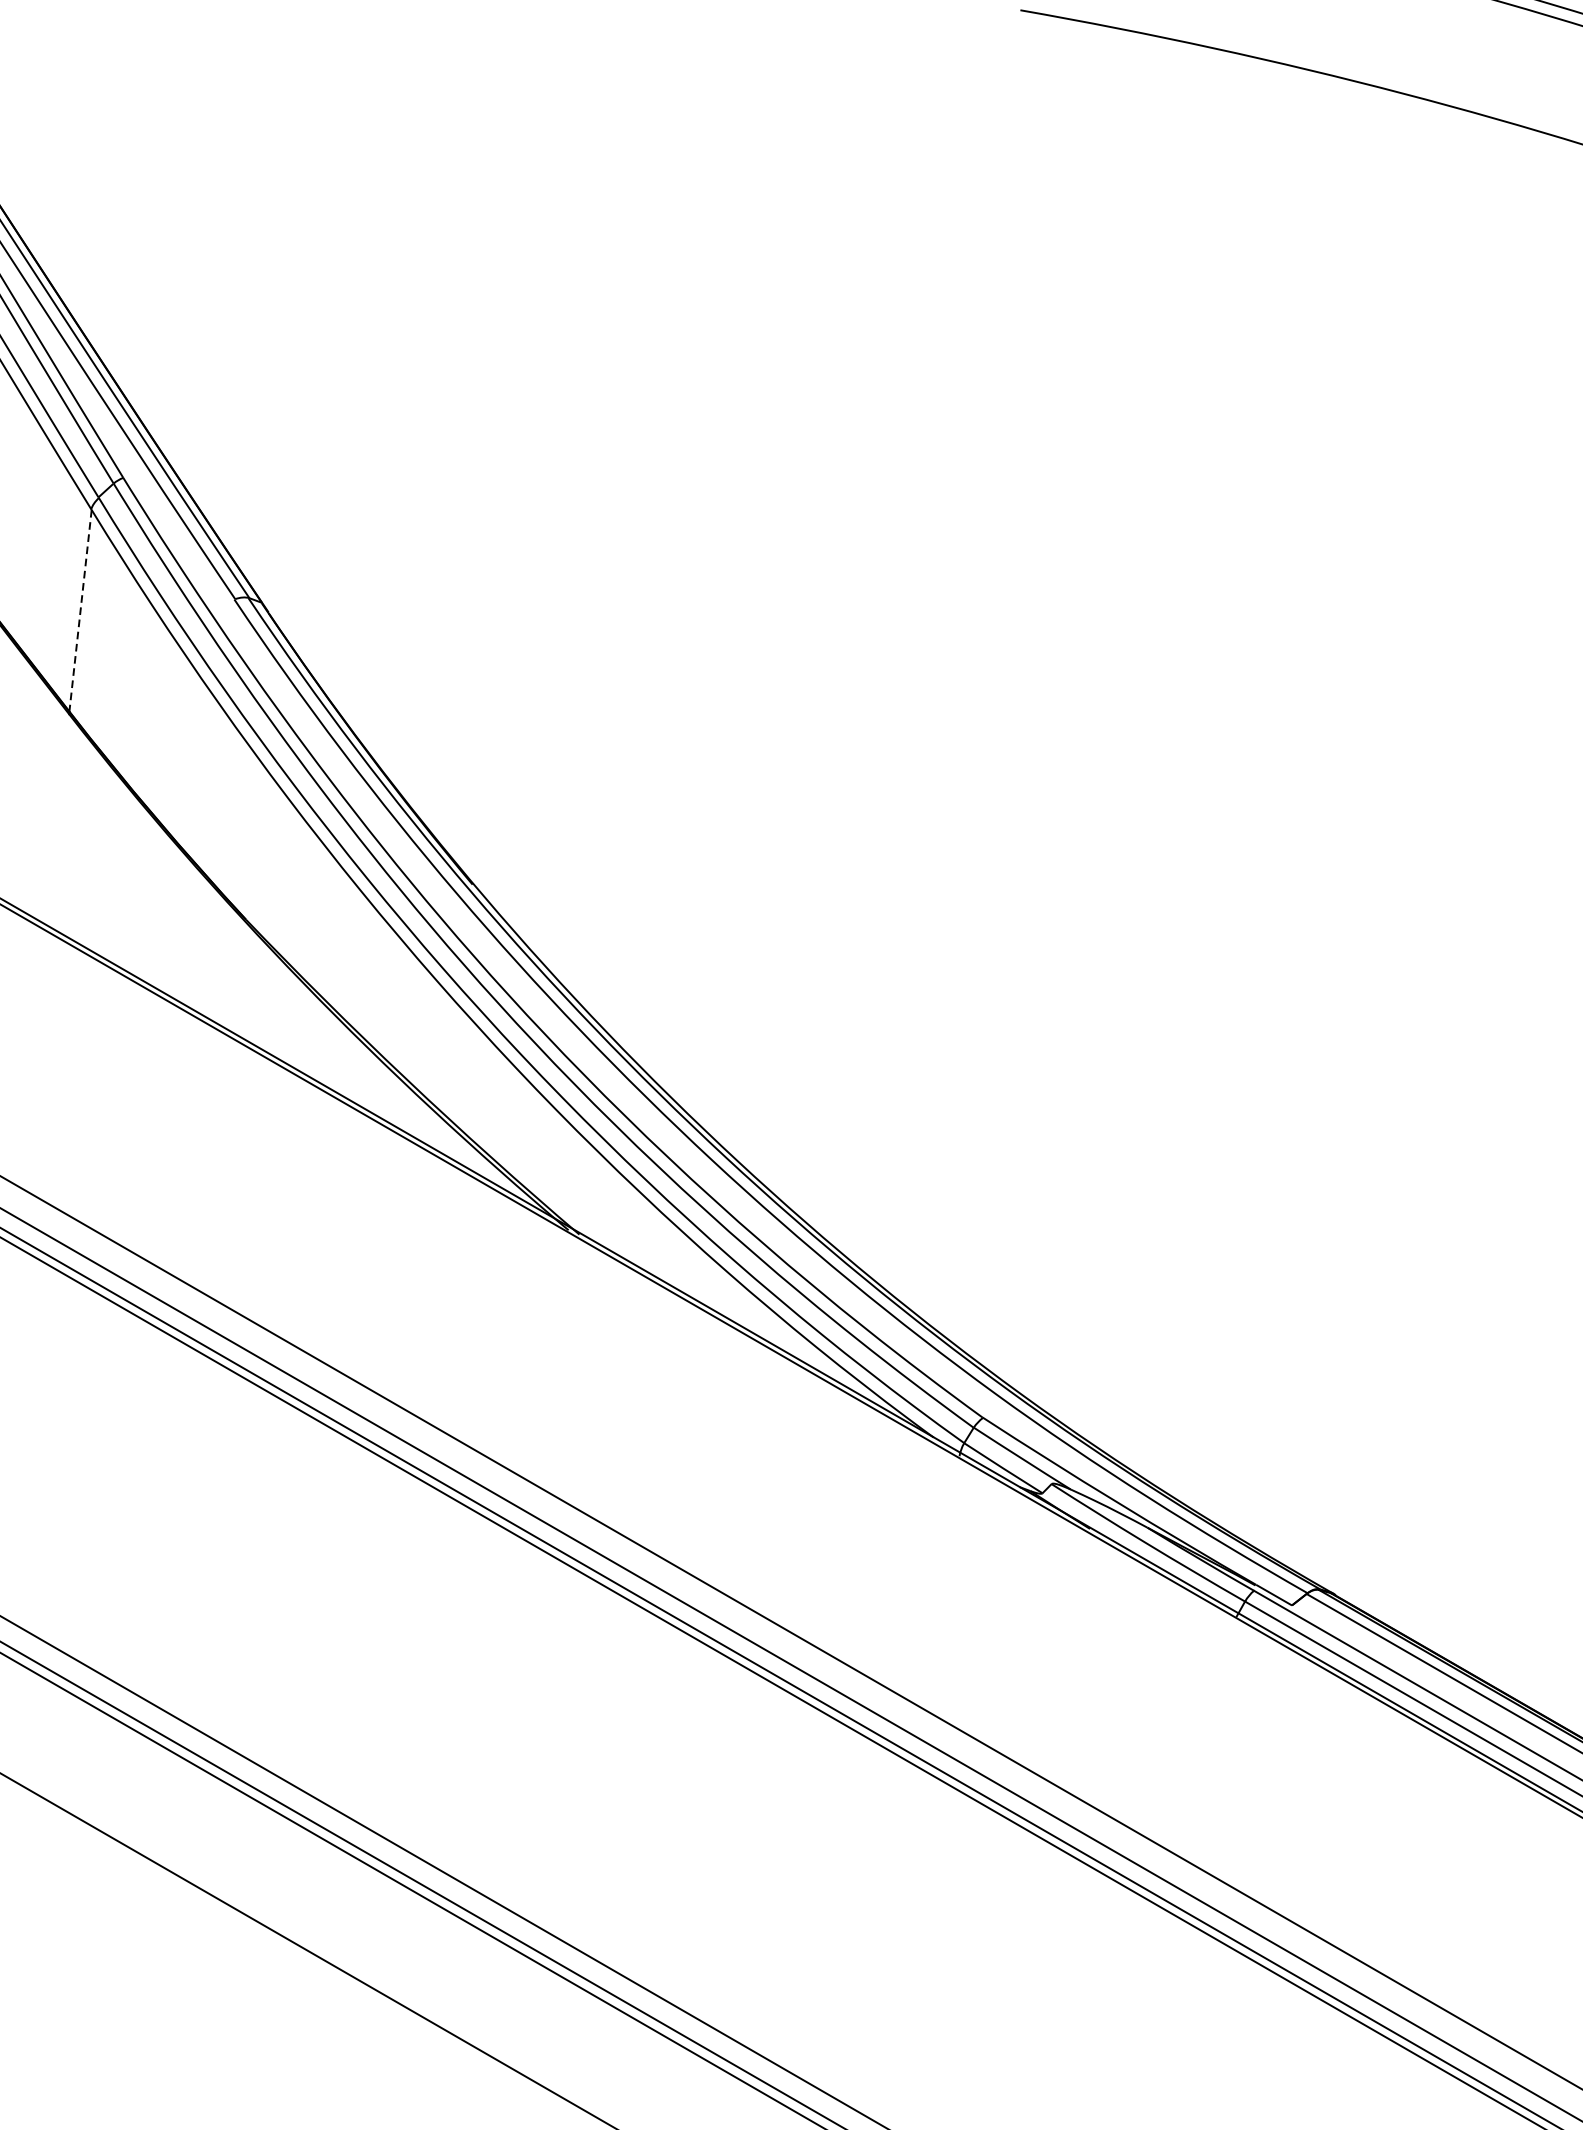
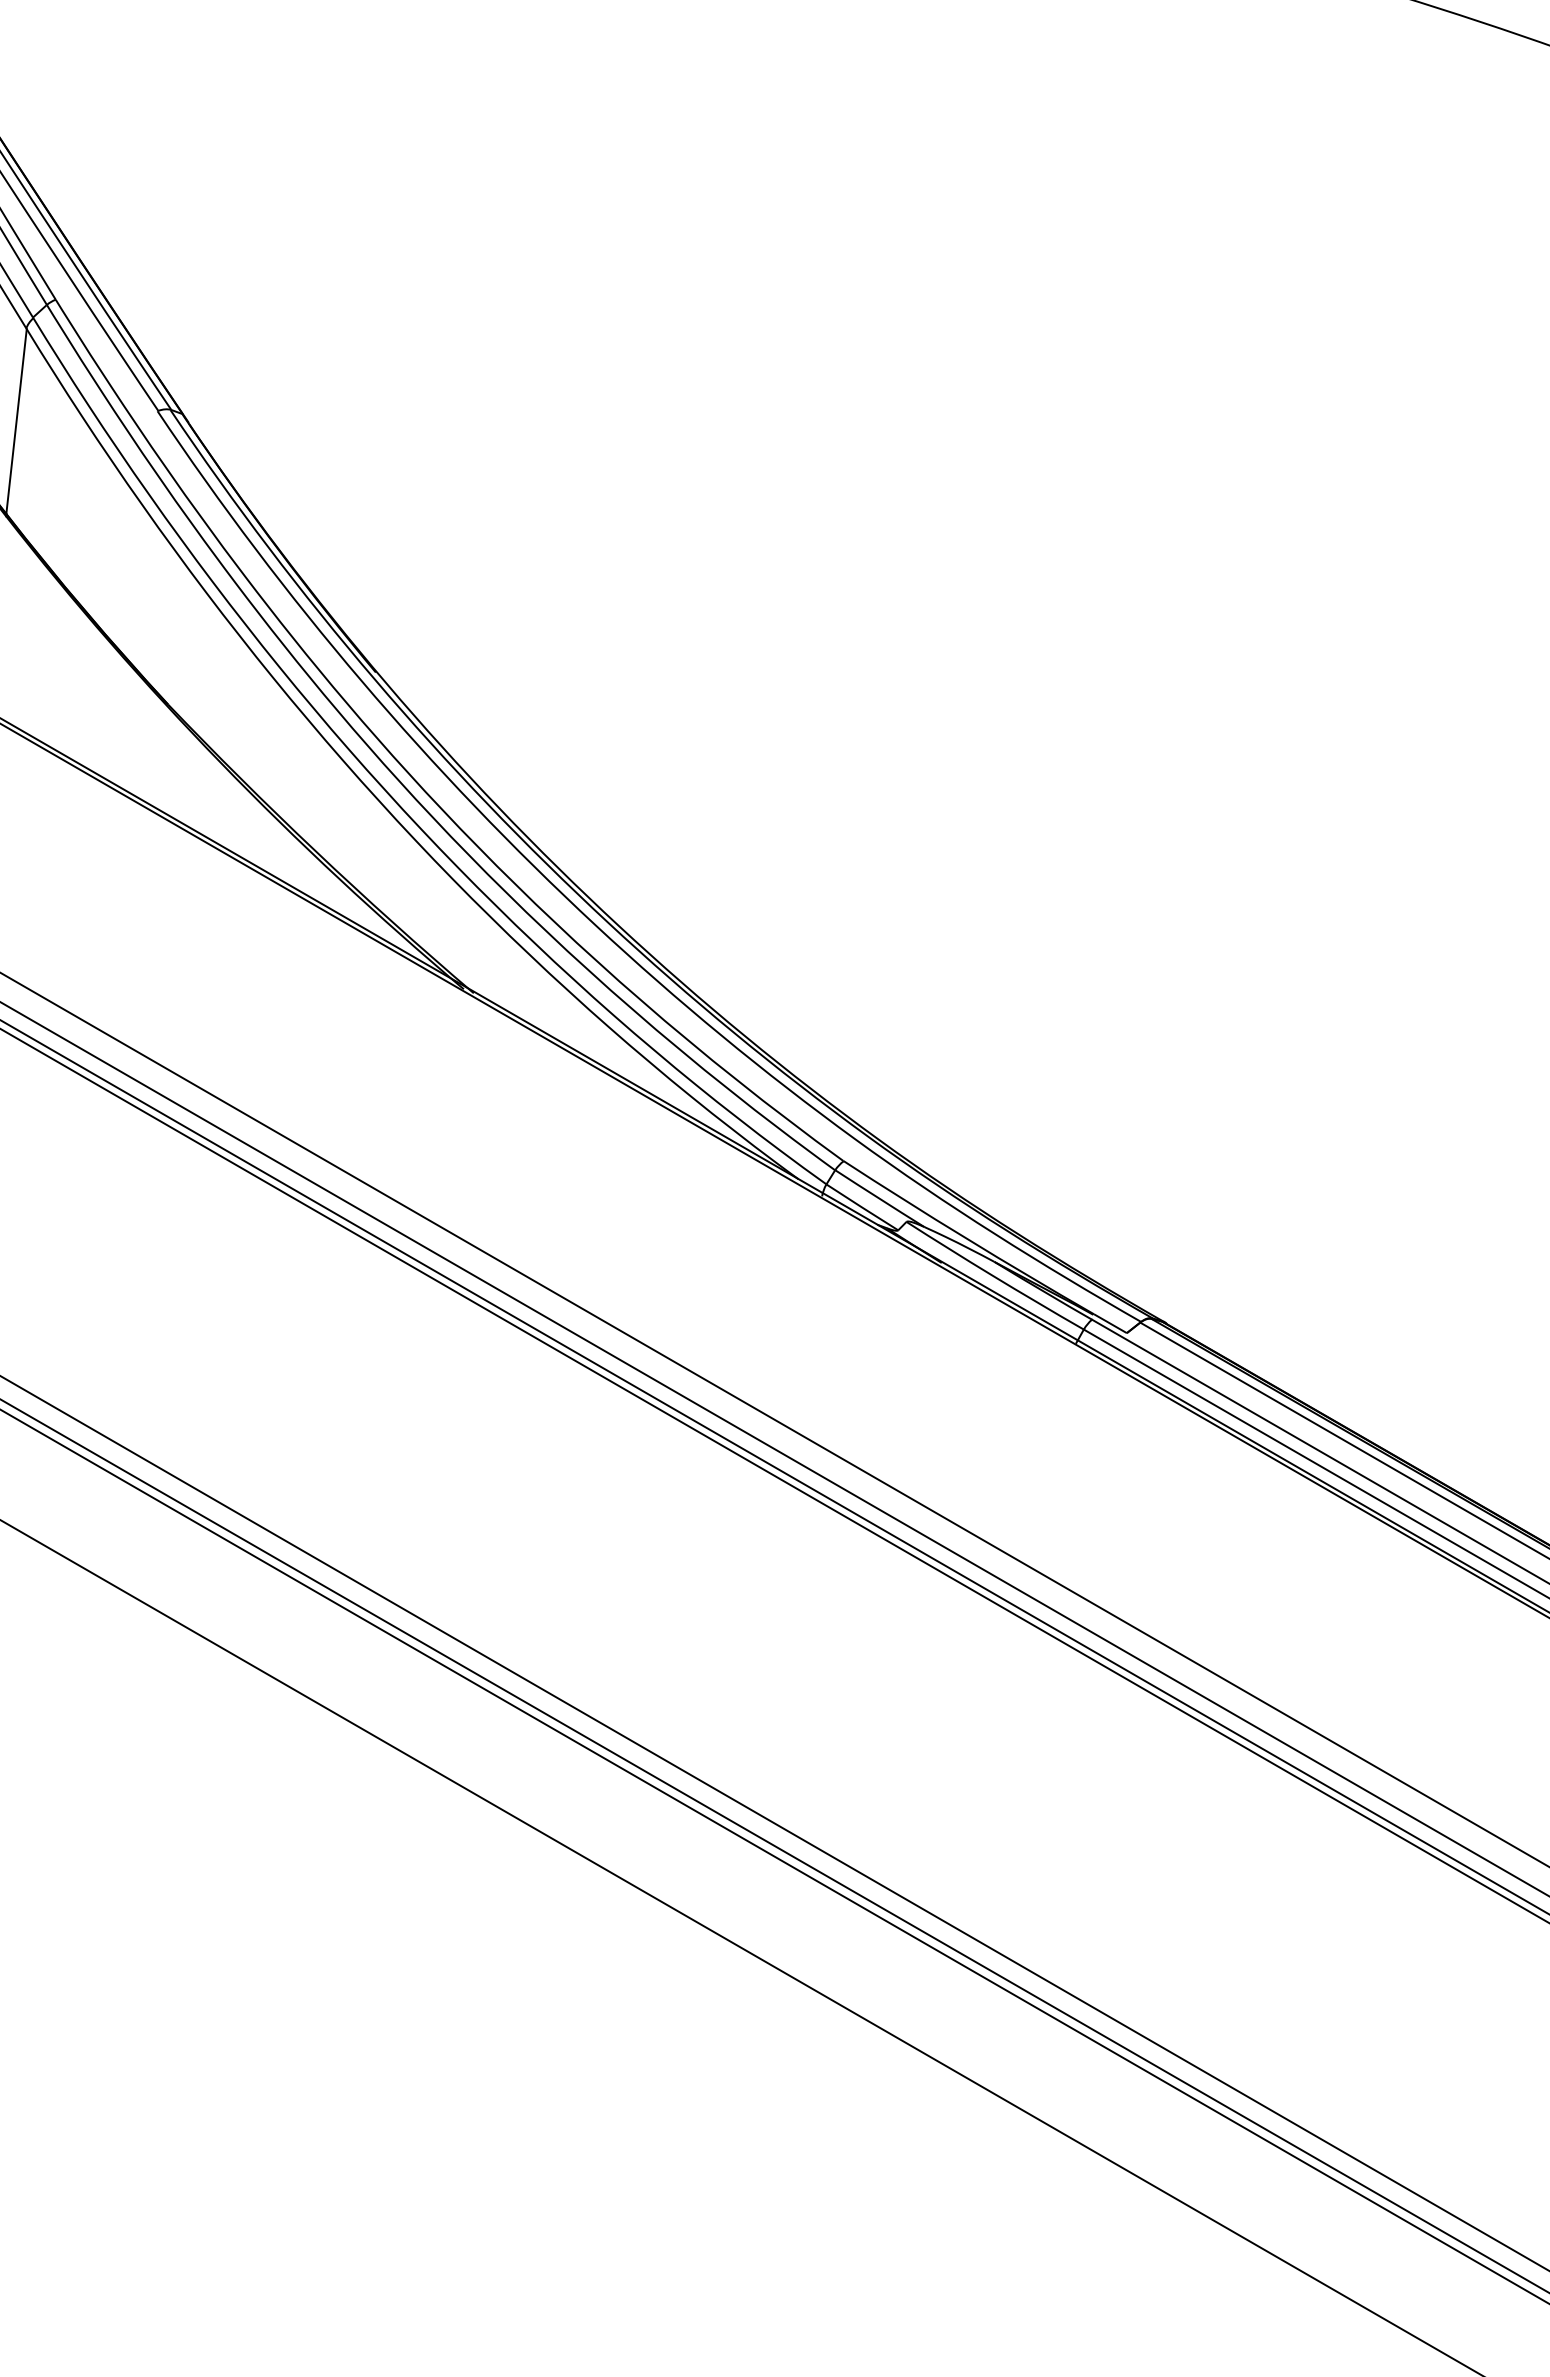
line: (80, 610) -> (16, 421), dashed -> solid

